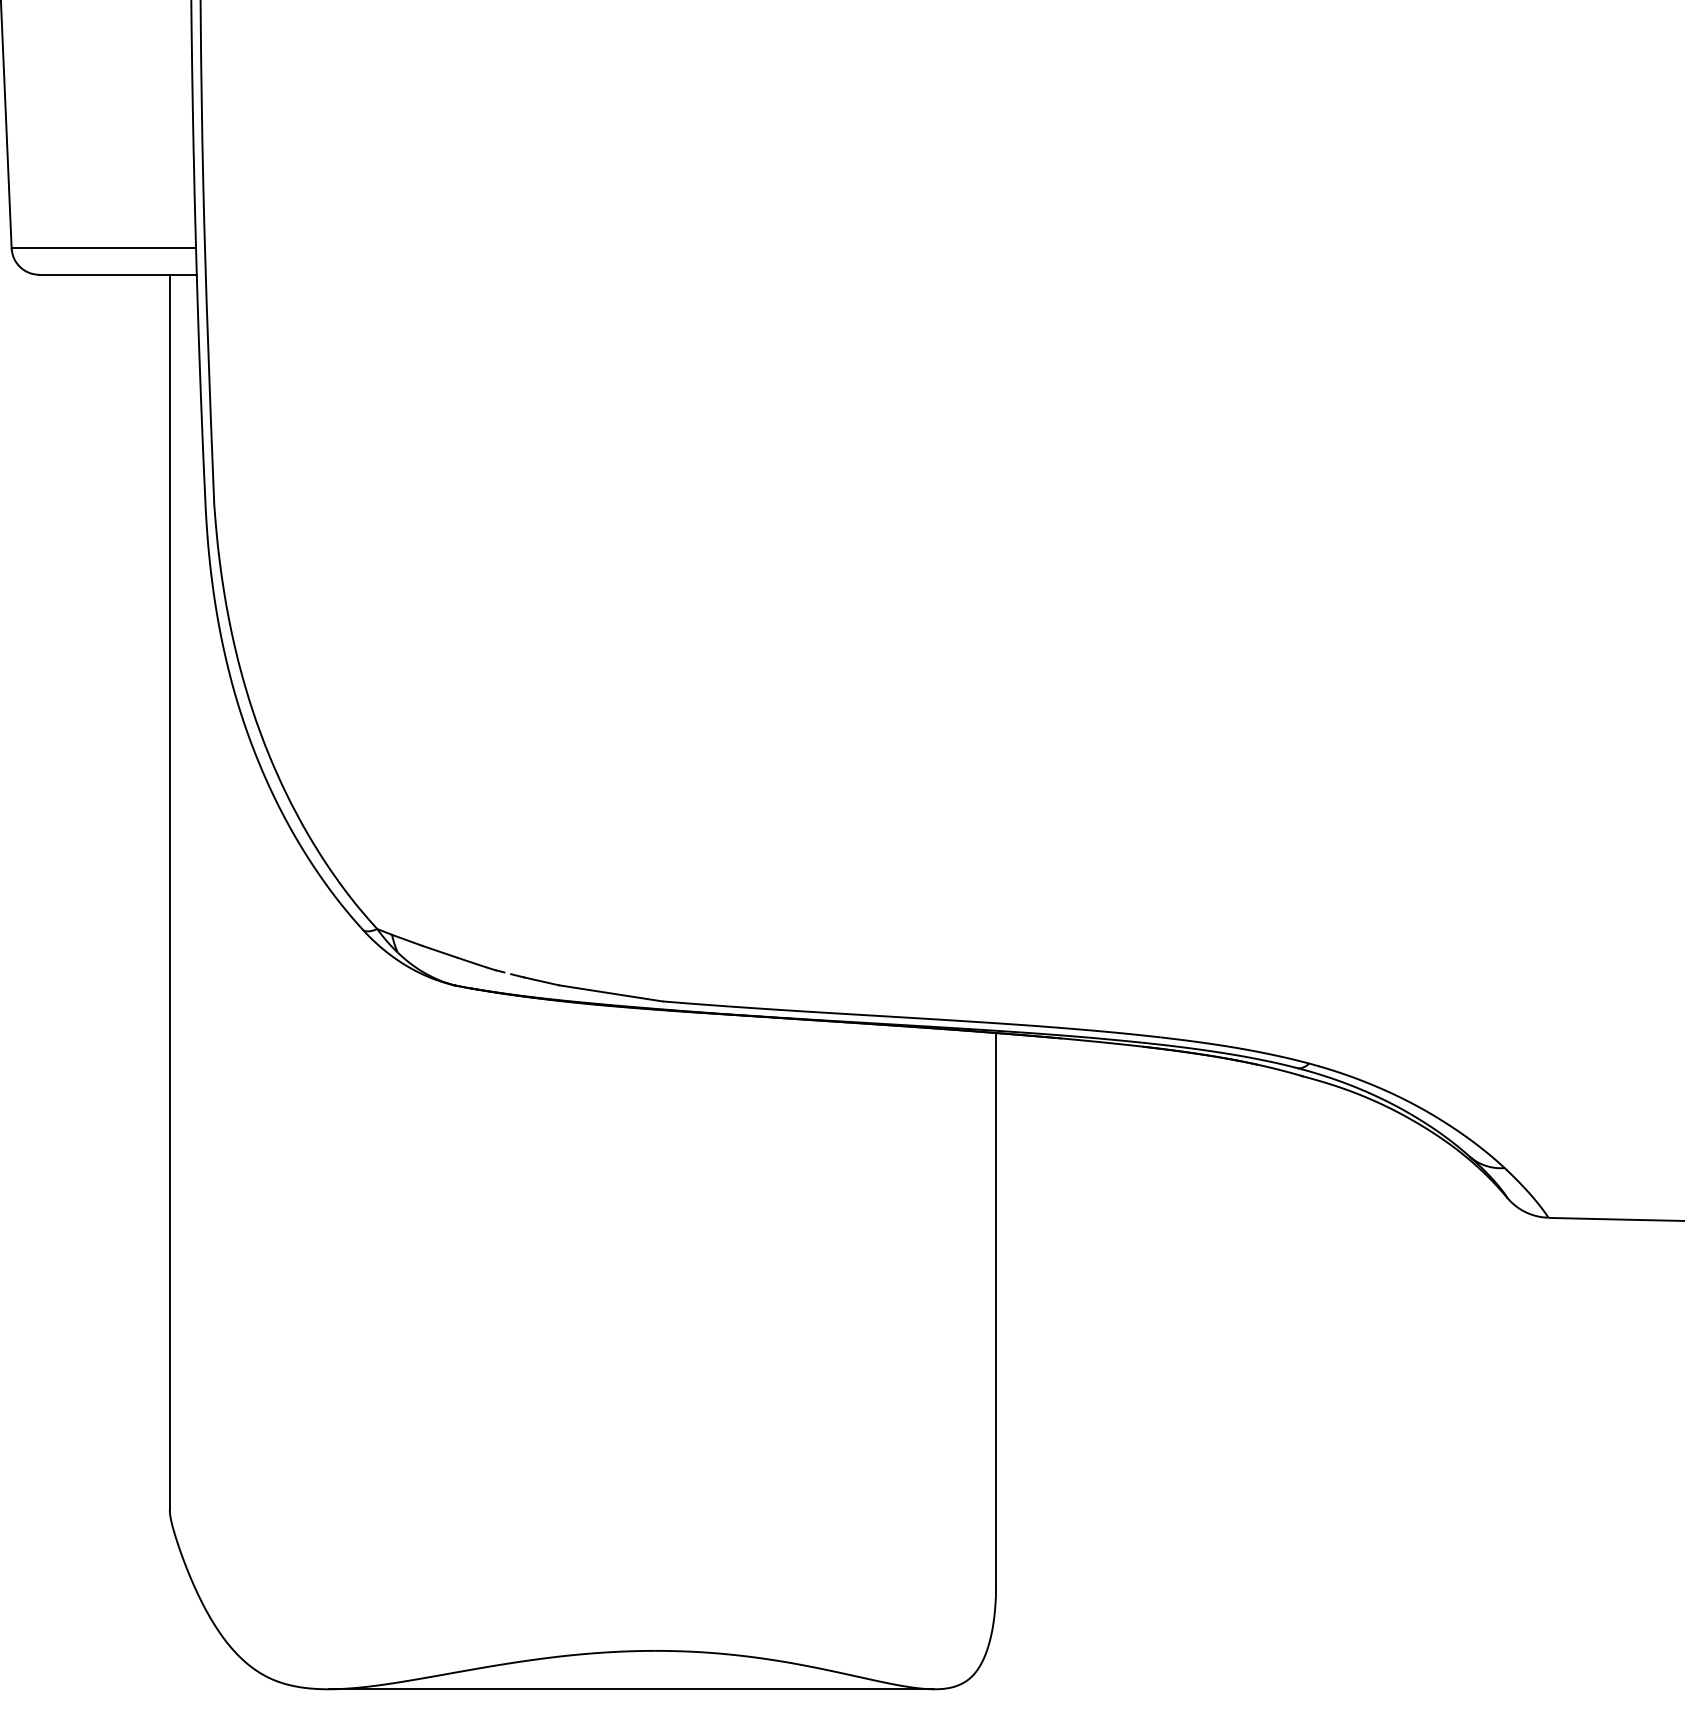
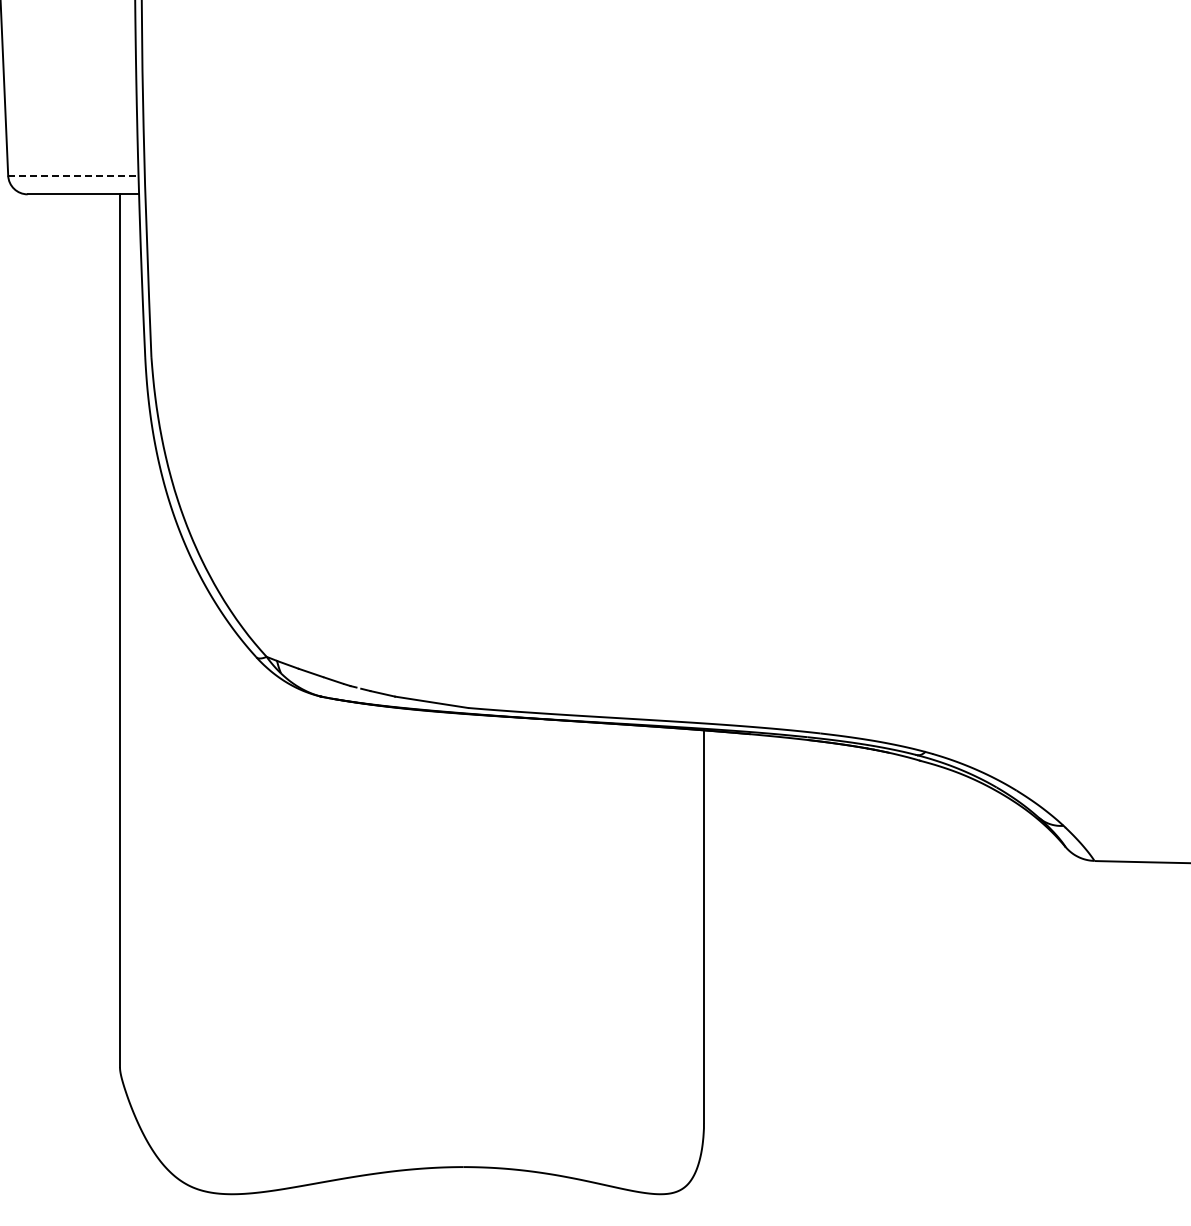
line: (104, 248) -> (73, 175), solid -> dashed
line: (631, 1689) -> (446, 1194), removed

